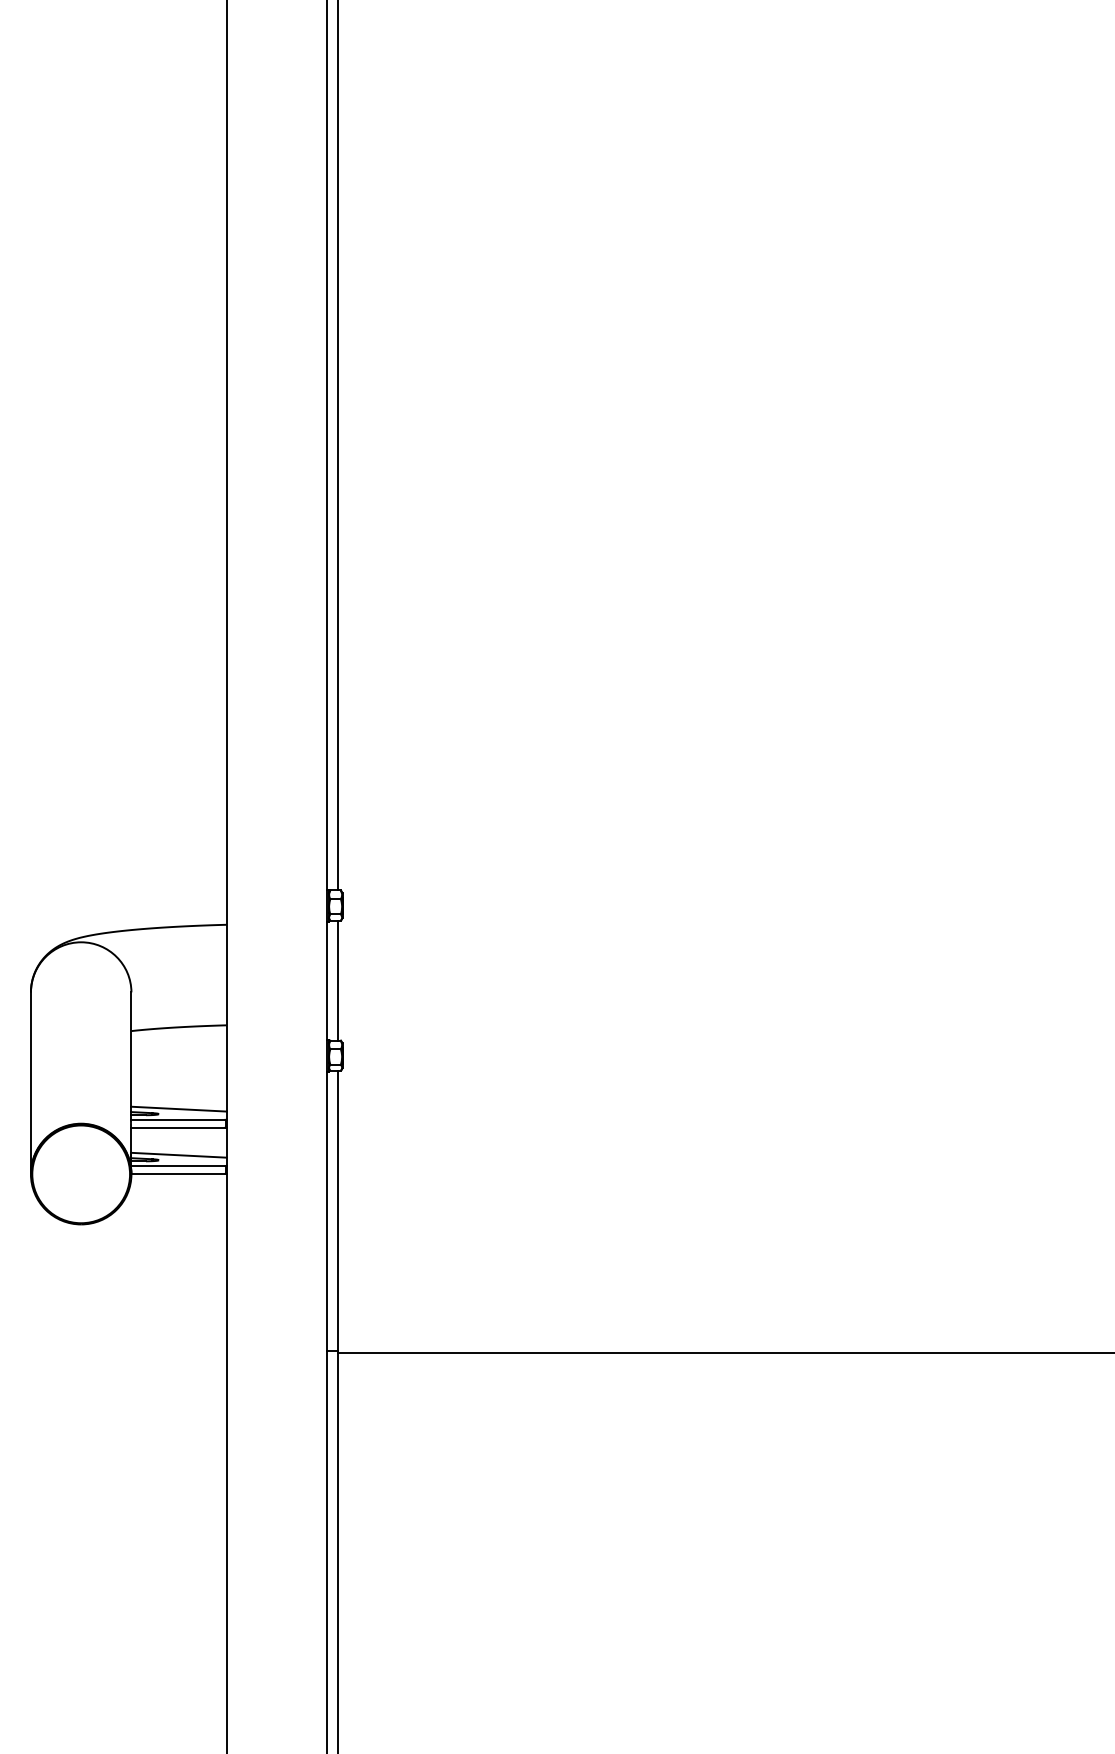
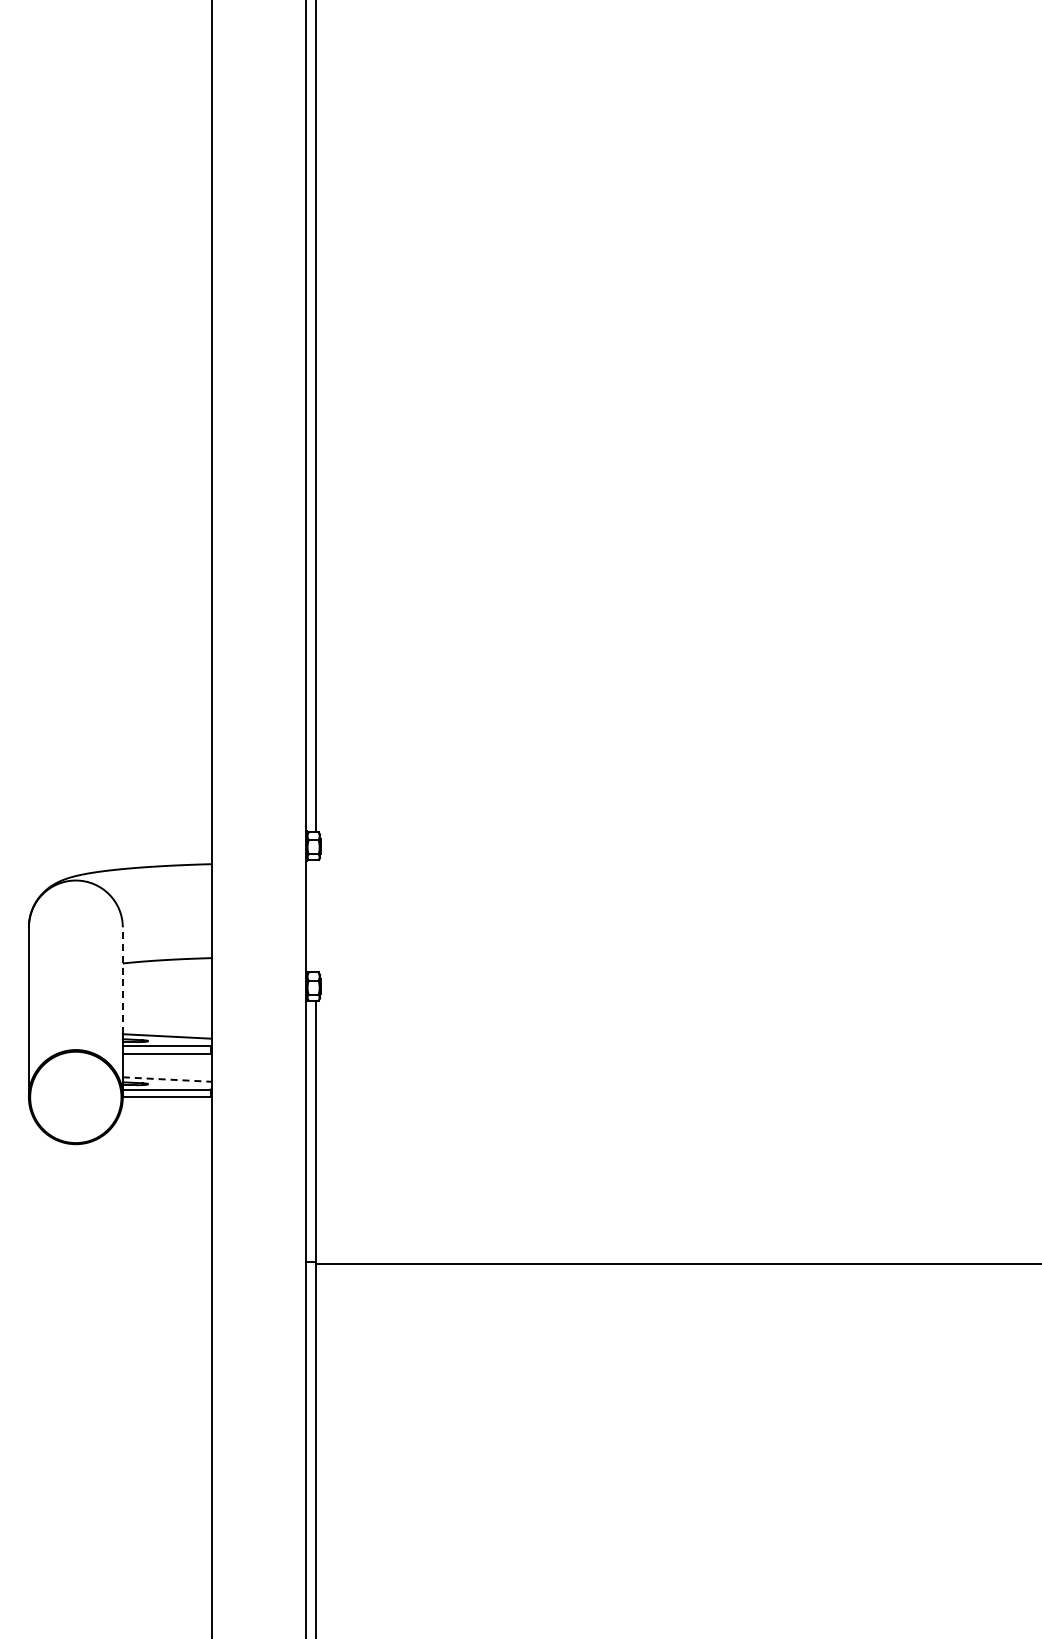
line: (337, 980) -> (315, 916), removed
line: (131, 1049) -> (122, 980), solid -> dashed
line: (179, 1155) -> (167, 1079), solid -> dashed

